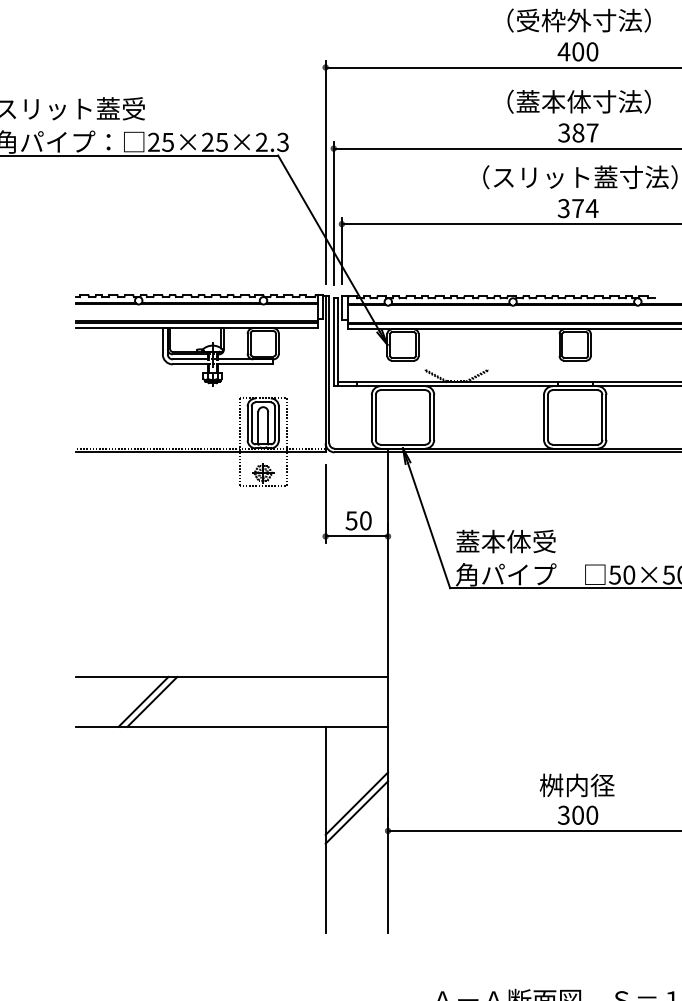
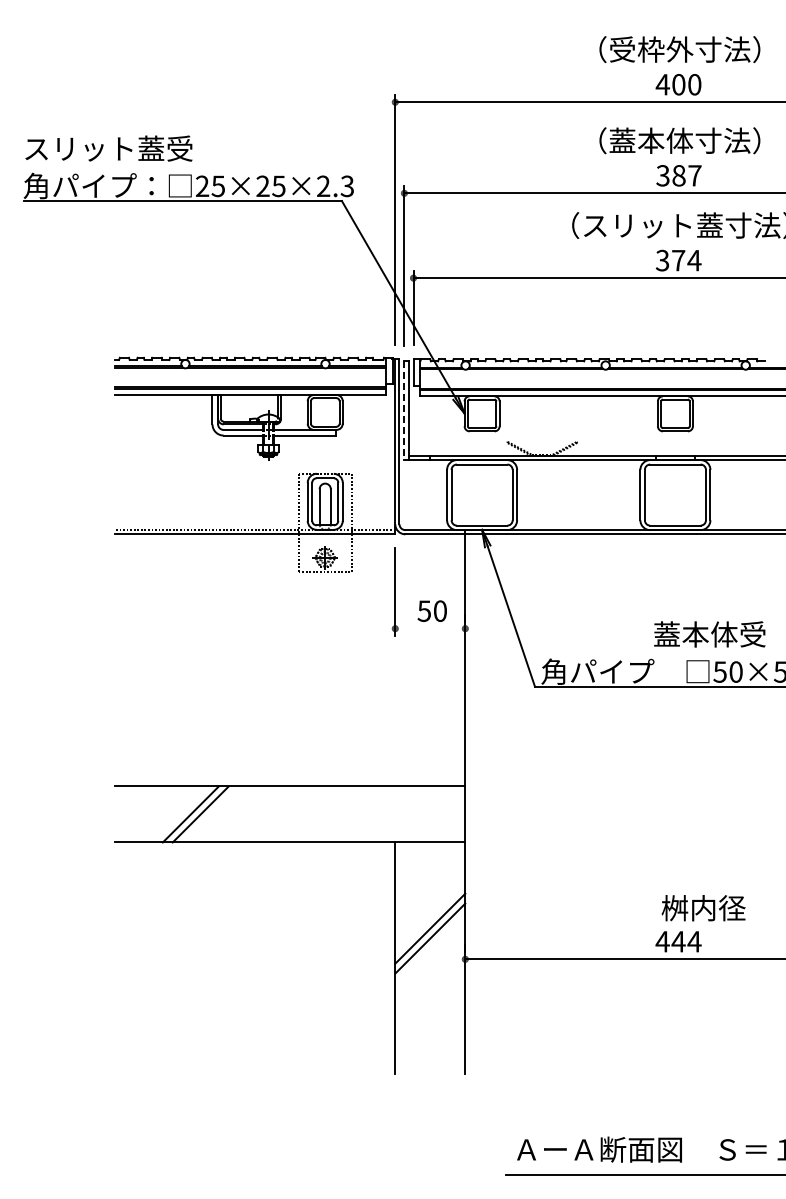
line: (333, 342) -> (404, 410), solid -> dashed
line: (357, 536) -> (430, 628), removed
text: (505, 541) -> (709, 634), moved
text: (577, 785) -> (703, 908), moved
text: (577, 815) -> (678, 941), 300 -> 444

